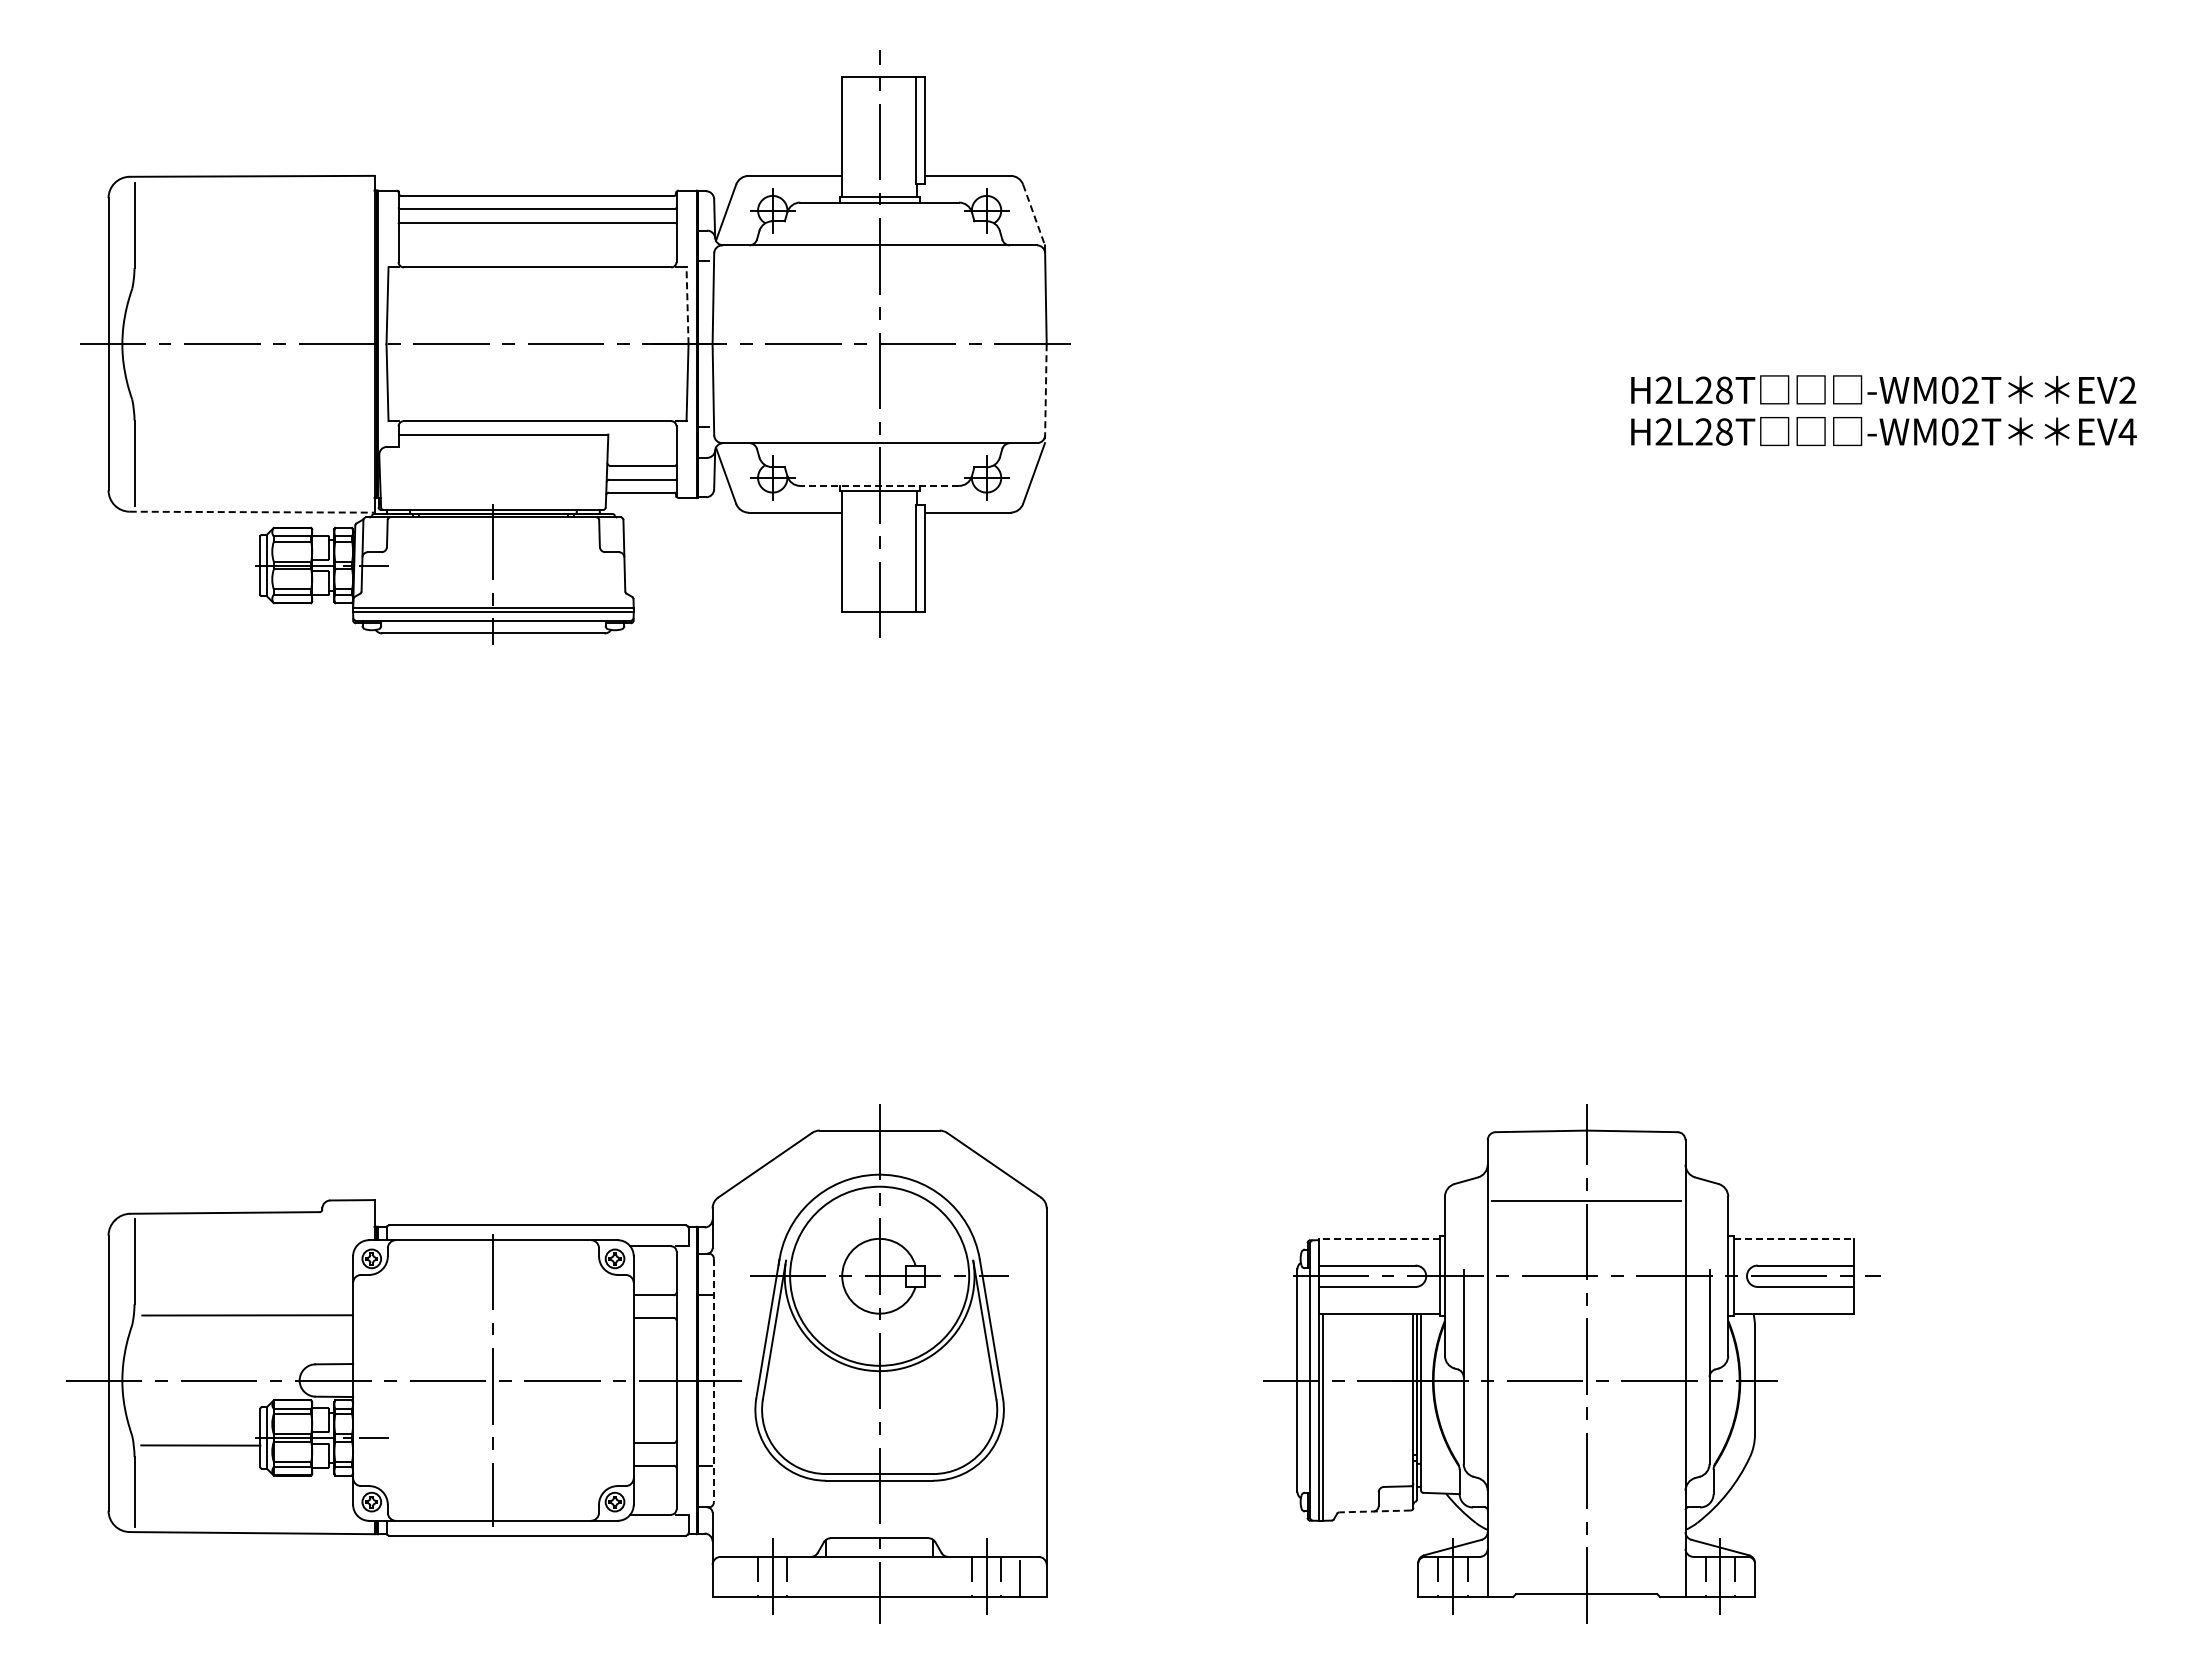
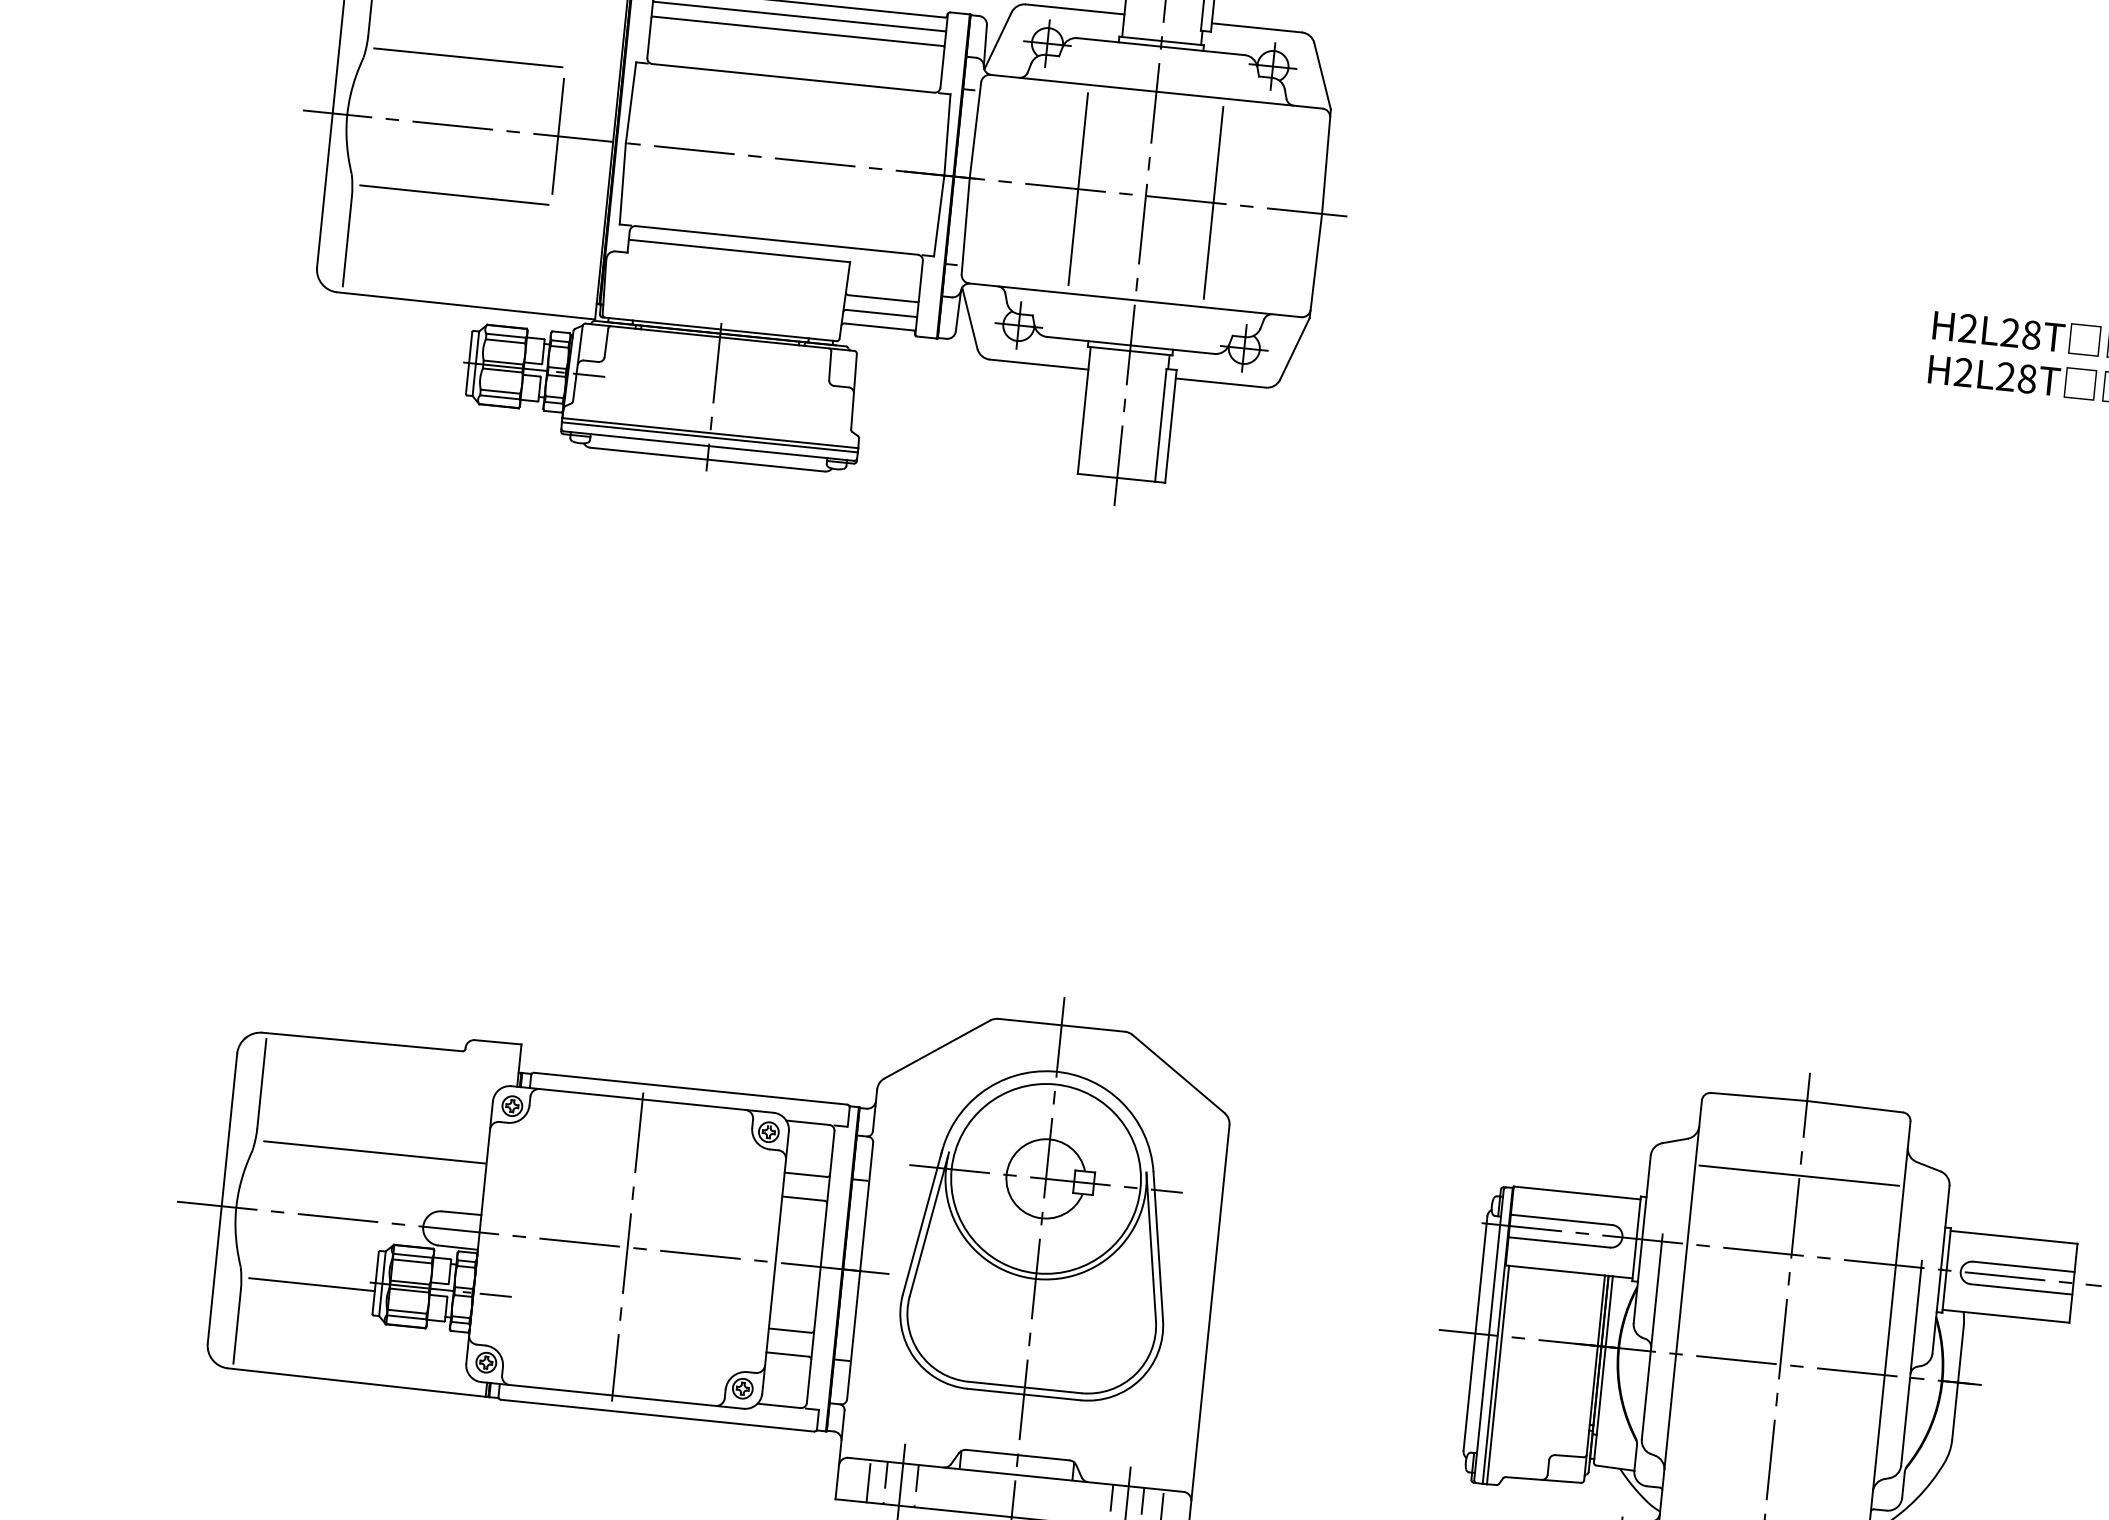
line: (1034, 215) -> (1322, 76), dashed -> solid
line: (230, 279) -> (468, 58), added
line: (687, 305) -> (947, 134), dashed -> solid
line: (322, 343) -> (558, 135), added
line: (815, 344) -> (1078, 189), added
line: (943, 344) -> (1213, 203), added
line: (1045, 394) -> (1315, 266), dashed -> solid
line: (230, 409) -> (454, 195), added
line: (879, 485) -> (1130, 344), dashed -> solid
line: (252, 512) -> (466, 306), dashed -> solid
line: (1378, 1238) -> (1576, 1192), dashed -> solid
line: (1794, 1238) -> (2014, 1237), dashed -> solid
line: (713, 1380) -> (859, 1271), dashed -> solid
line: (1375, 1511) -> (1543, 1480), dashed -> solid
line: (742, 1578) -> (869, 1482), added

